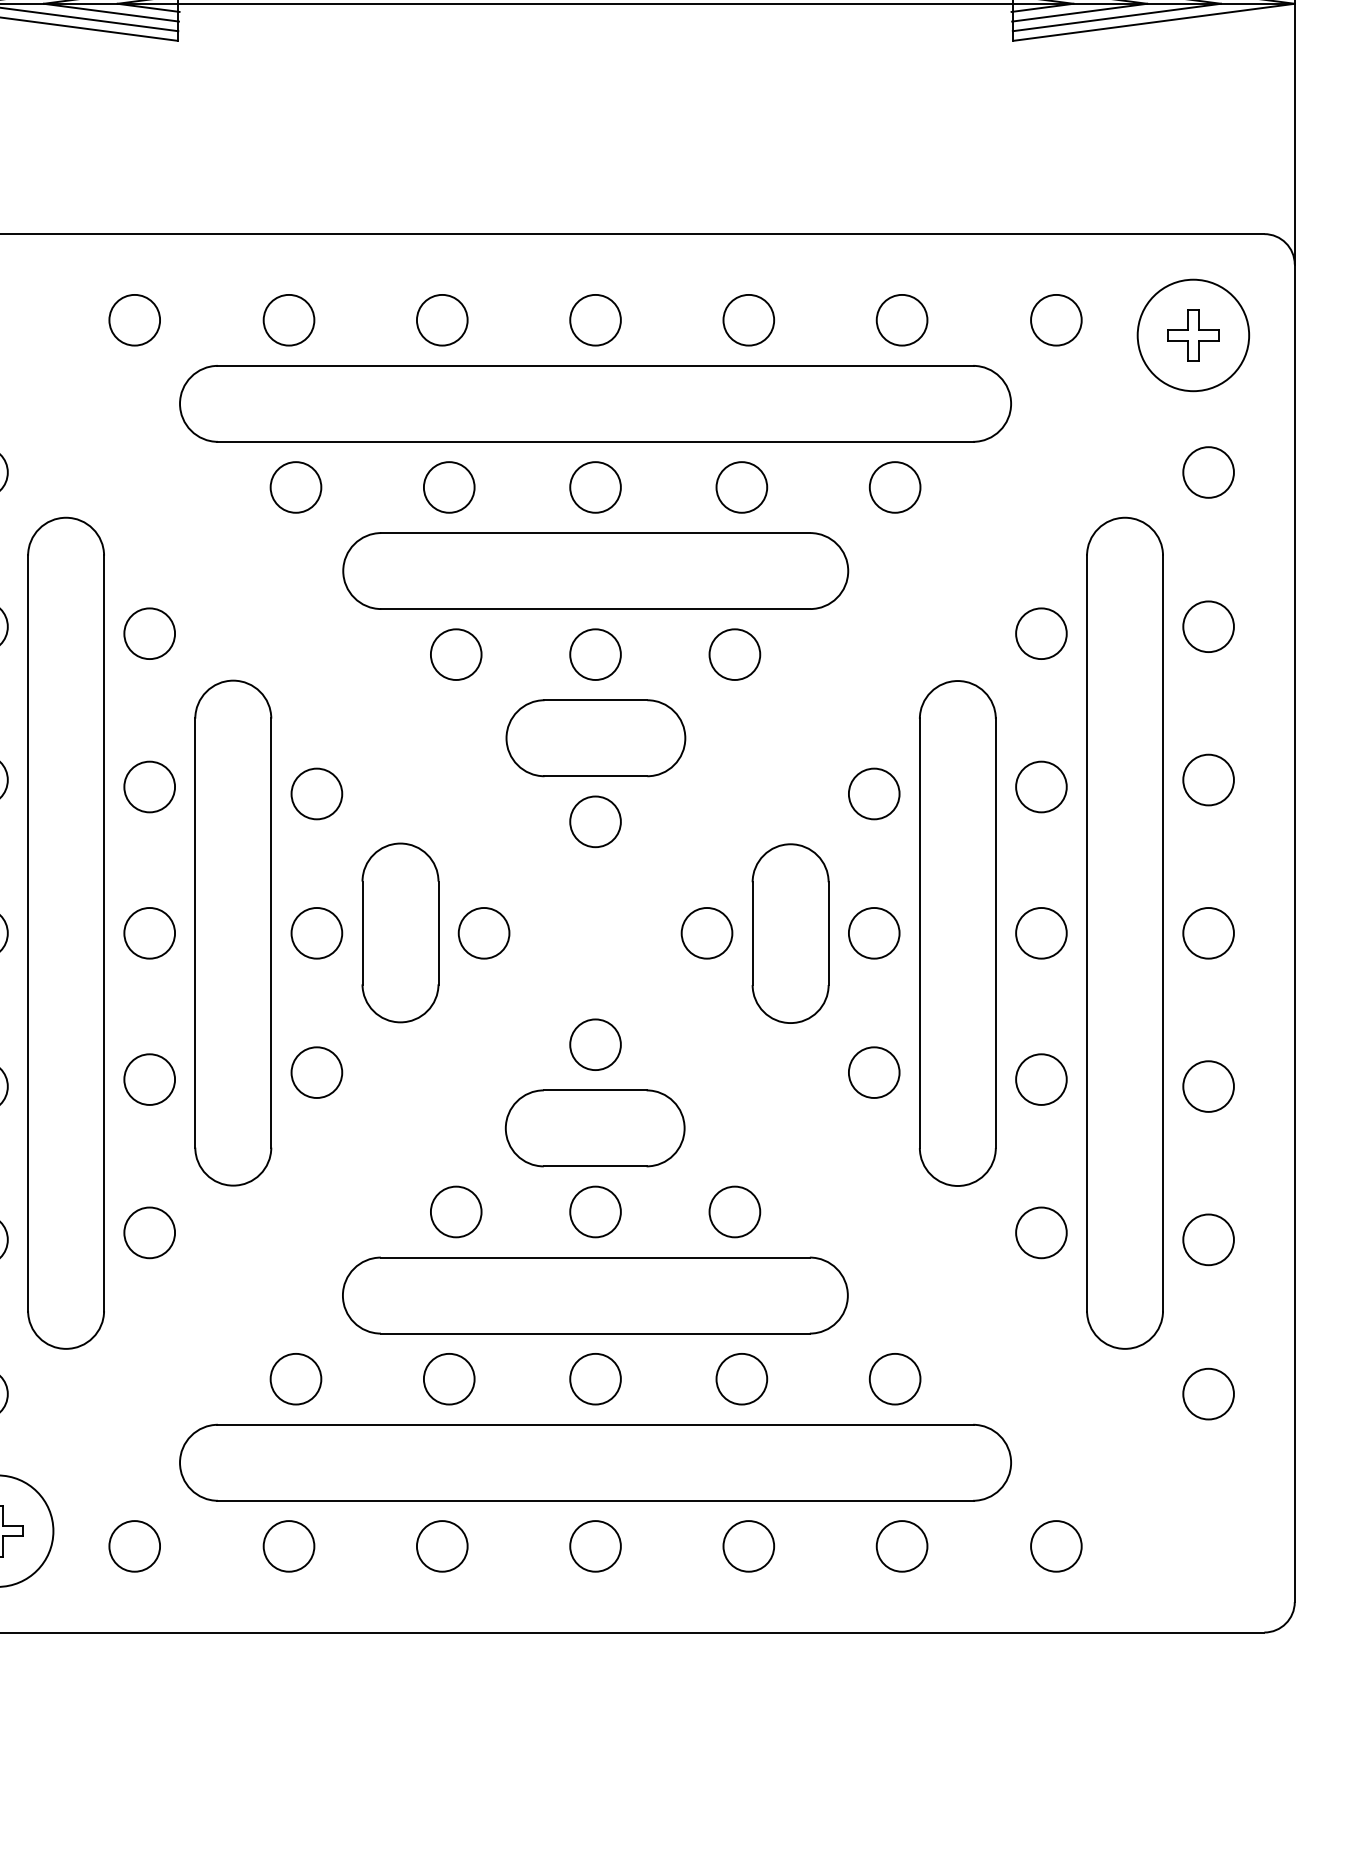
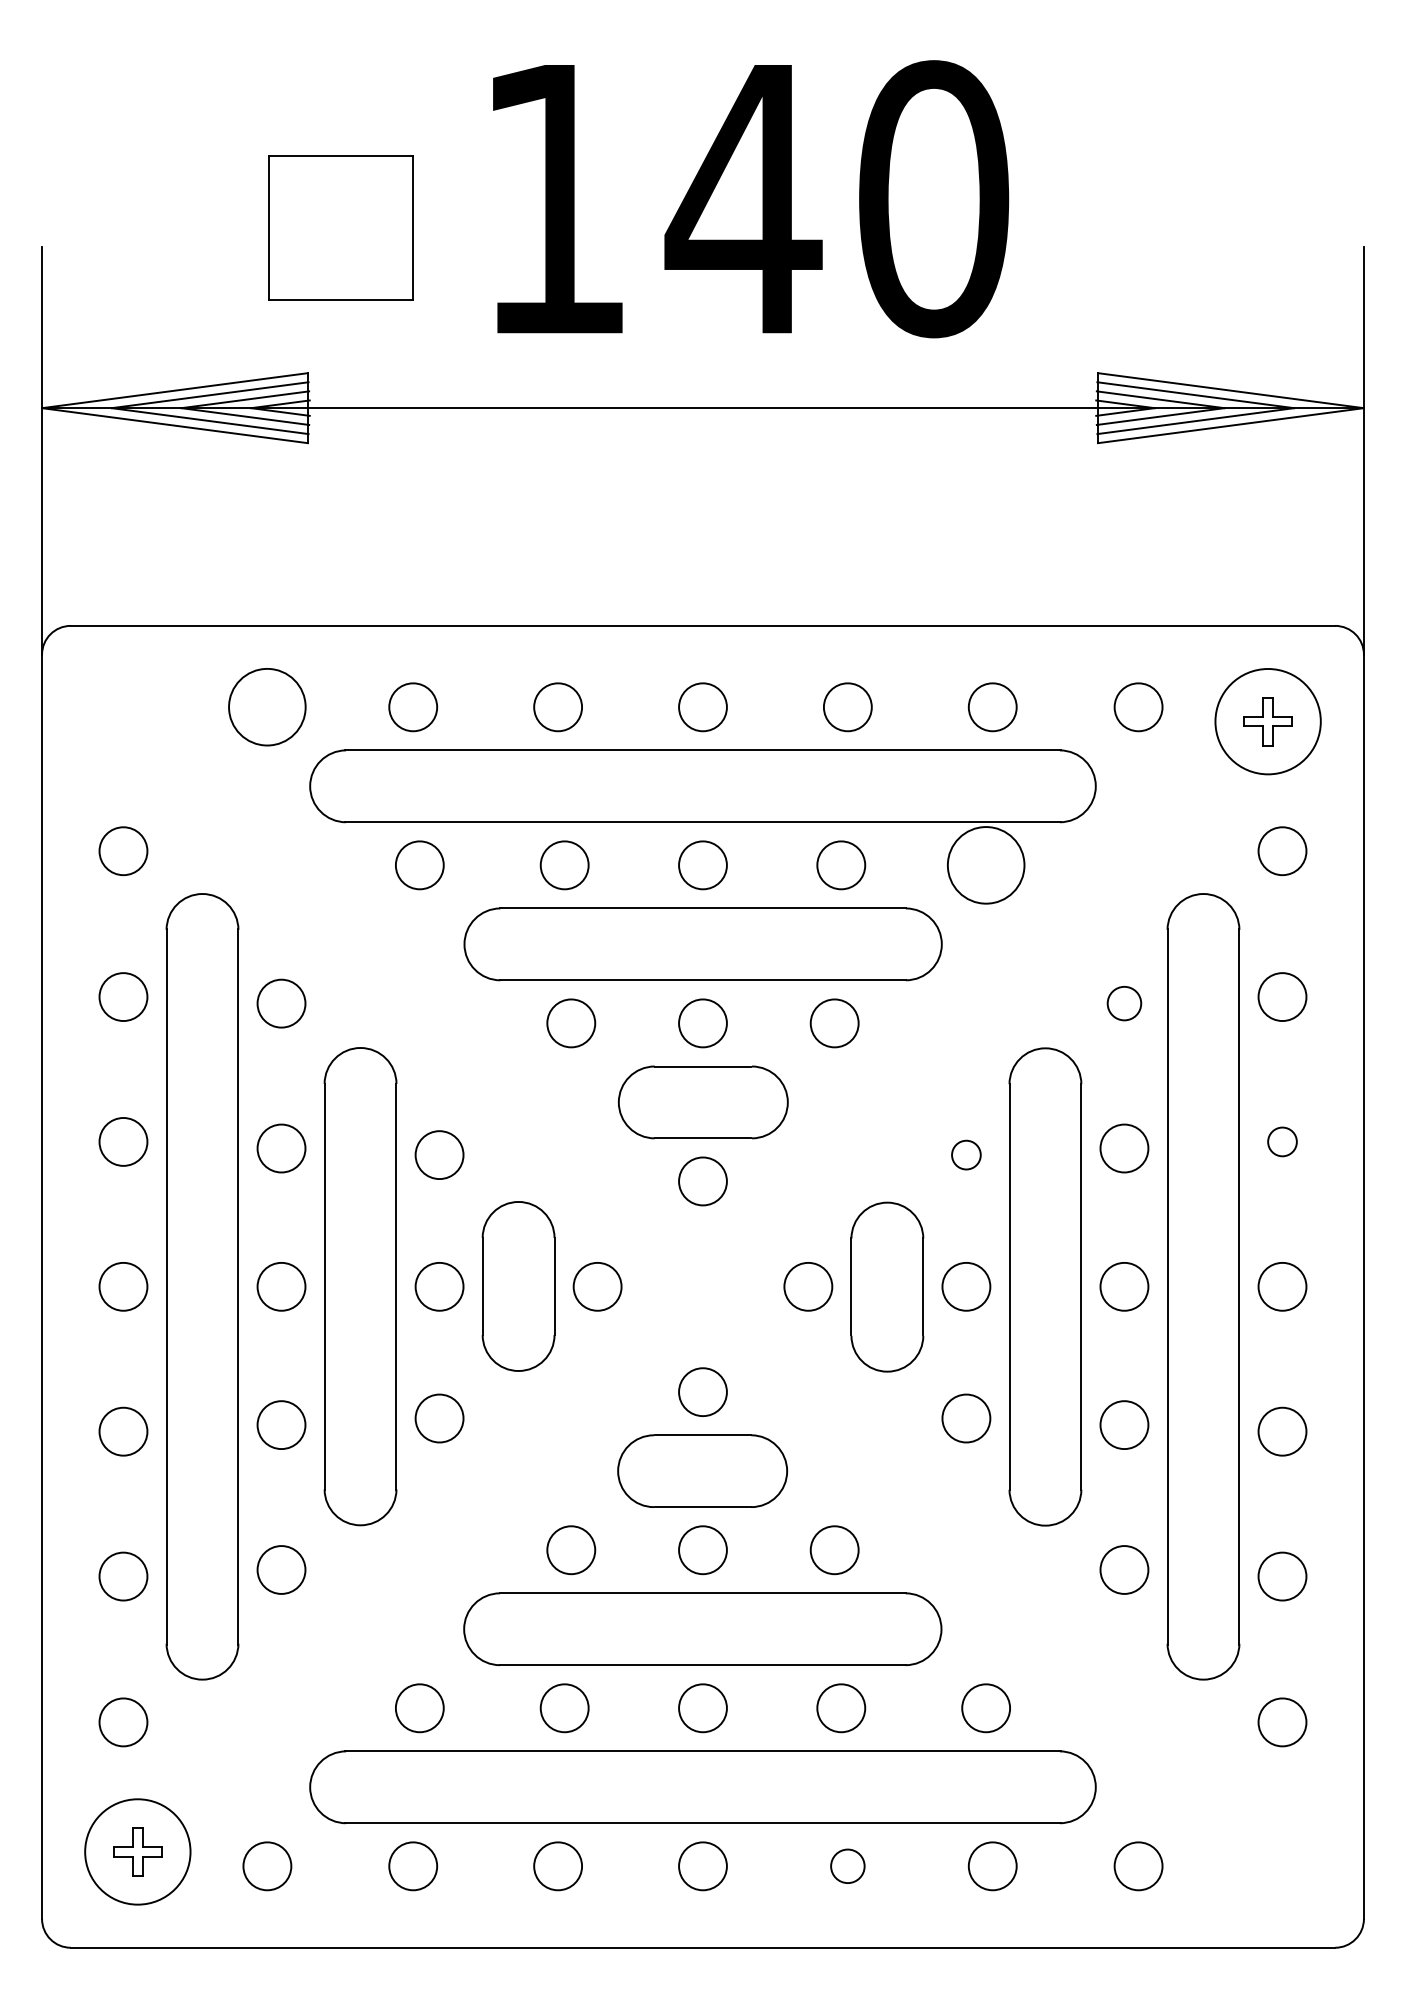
circle: (134, 320) -> (267, 707), size x1.6
circle: (895, 487) -> (986, 865), size x1.6
circle: (1041, 633) -> (1124, 1003), size x0.7
circle: (1208, 779) -> (1282, 1141), size x0.6
circle: (874, 794) -> (966, 1155), size x0.6
circle: (748, 1546) -> (847, 1866), size x0.7

